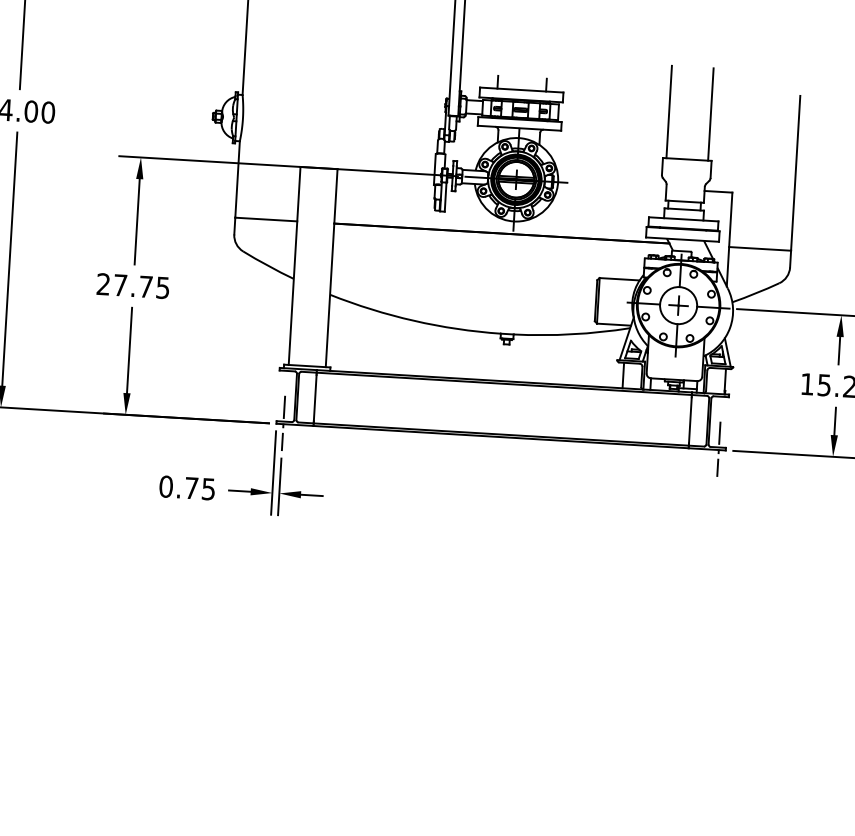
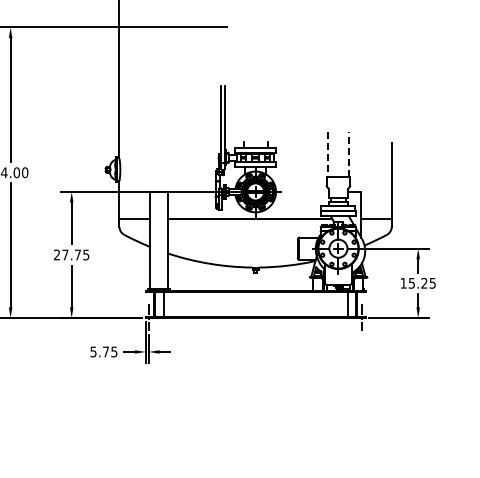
line: (669, 112) -> (328, 154), solid -> dashed
line: (710, 114) -> (348, 154), solid -> dashed
text: (166, 485) -> (93, 351), 0.75 -> 5.75

